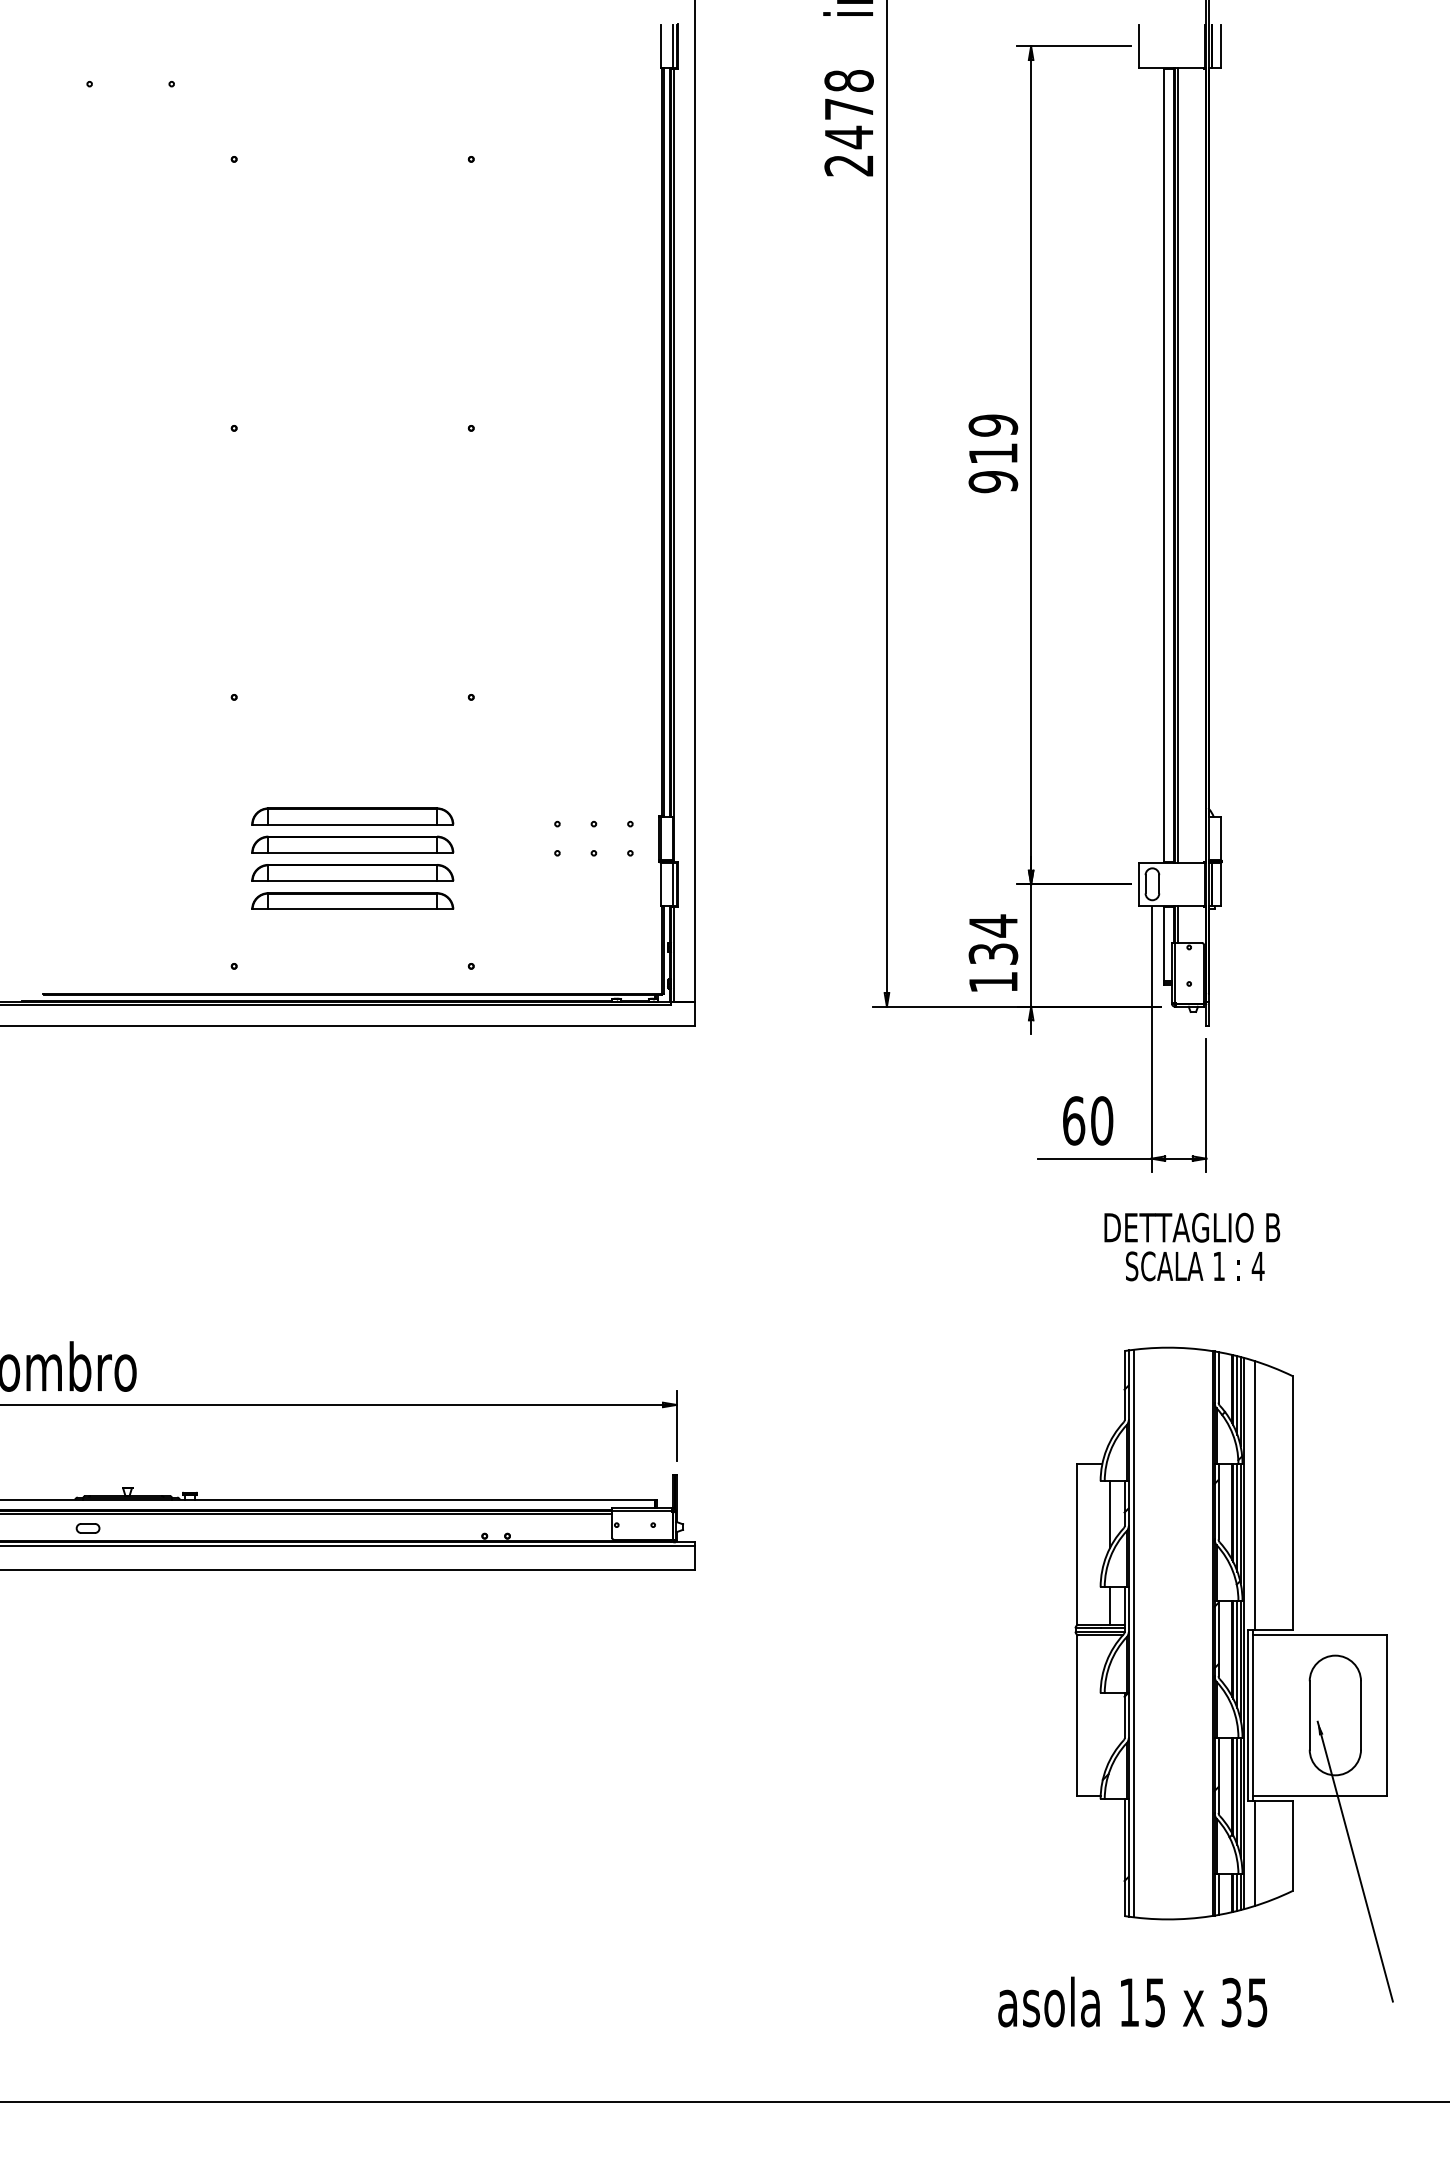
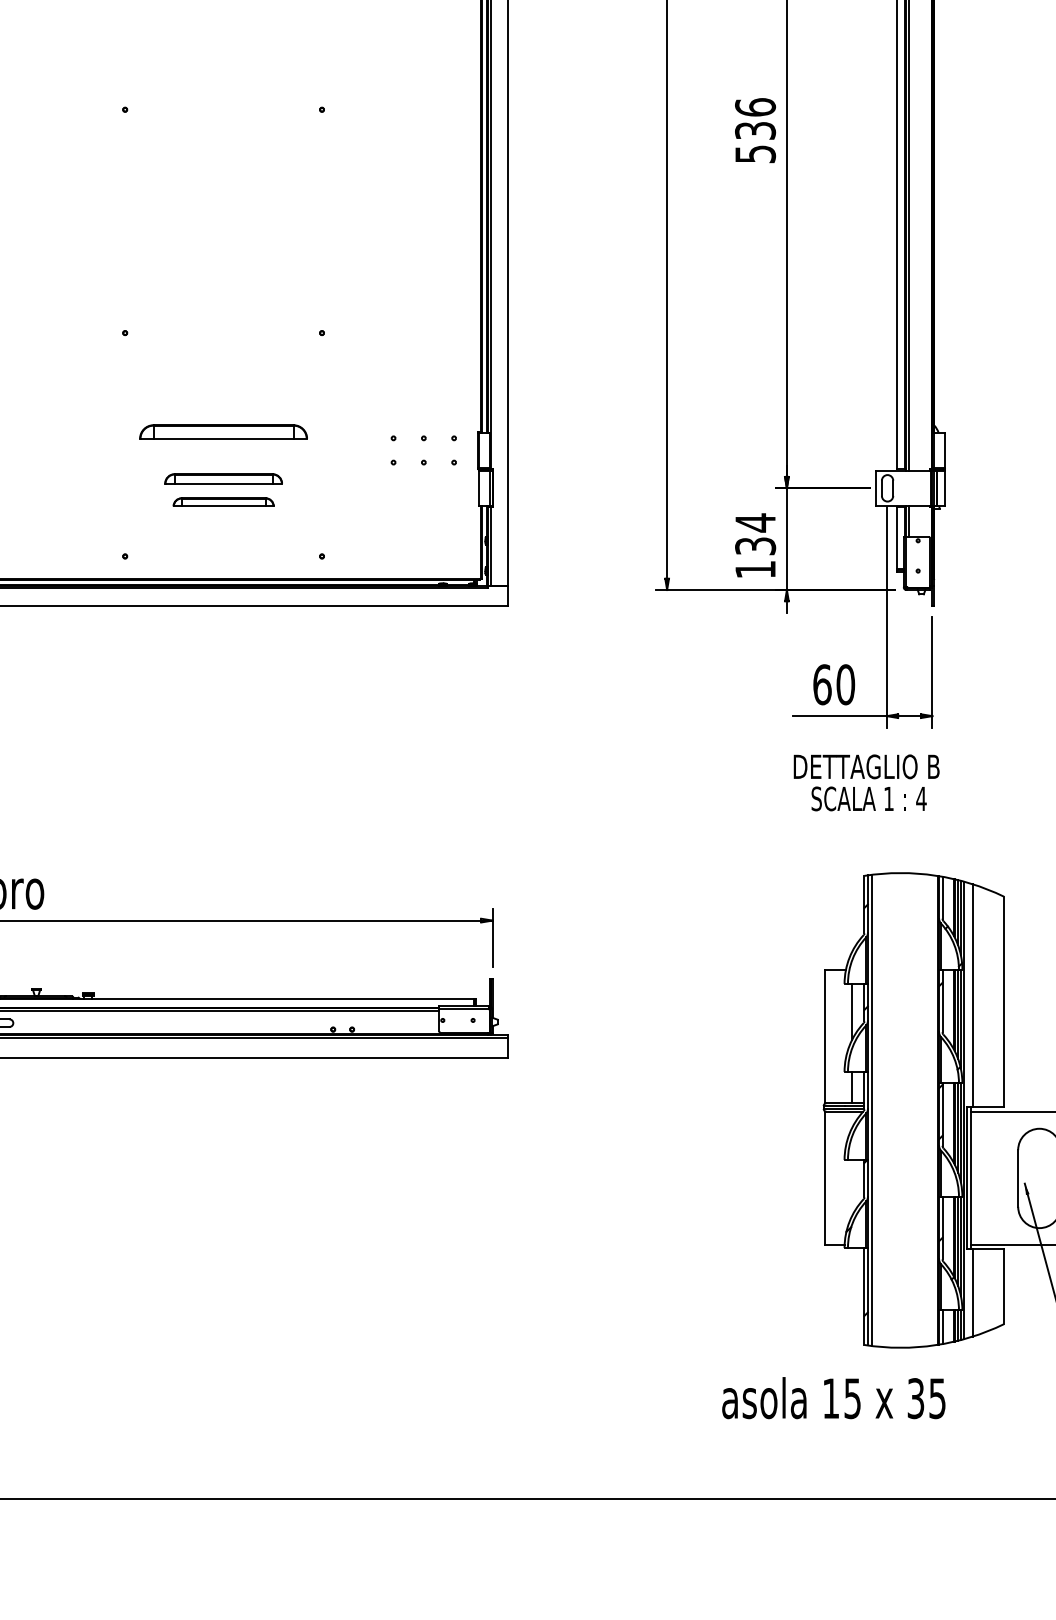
text: (993, 453) -> (755, 130), 919 -> 536
part: (352, 844) -> (223, 455), removed
part: (352, 872) -> (223, 478), size x0.7
part: (352, 900) -> (223, 501), size x0.6
text: (1192, 1246) -> (866, 782), moved
text: (1132, 2001) -> (833, 1397), moved

